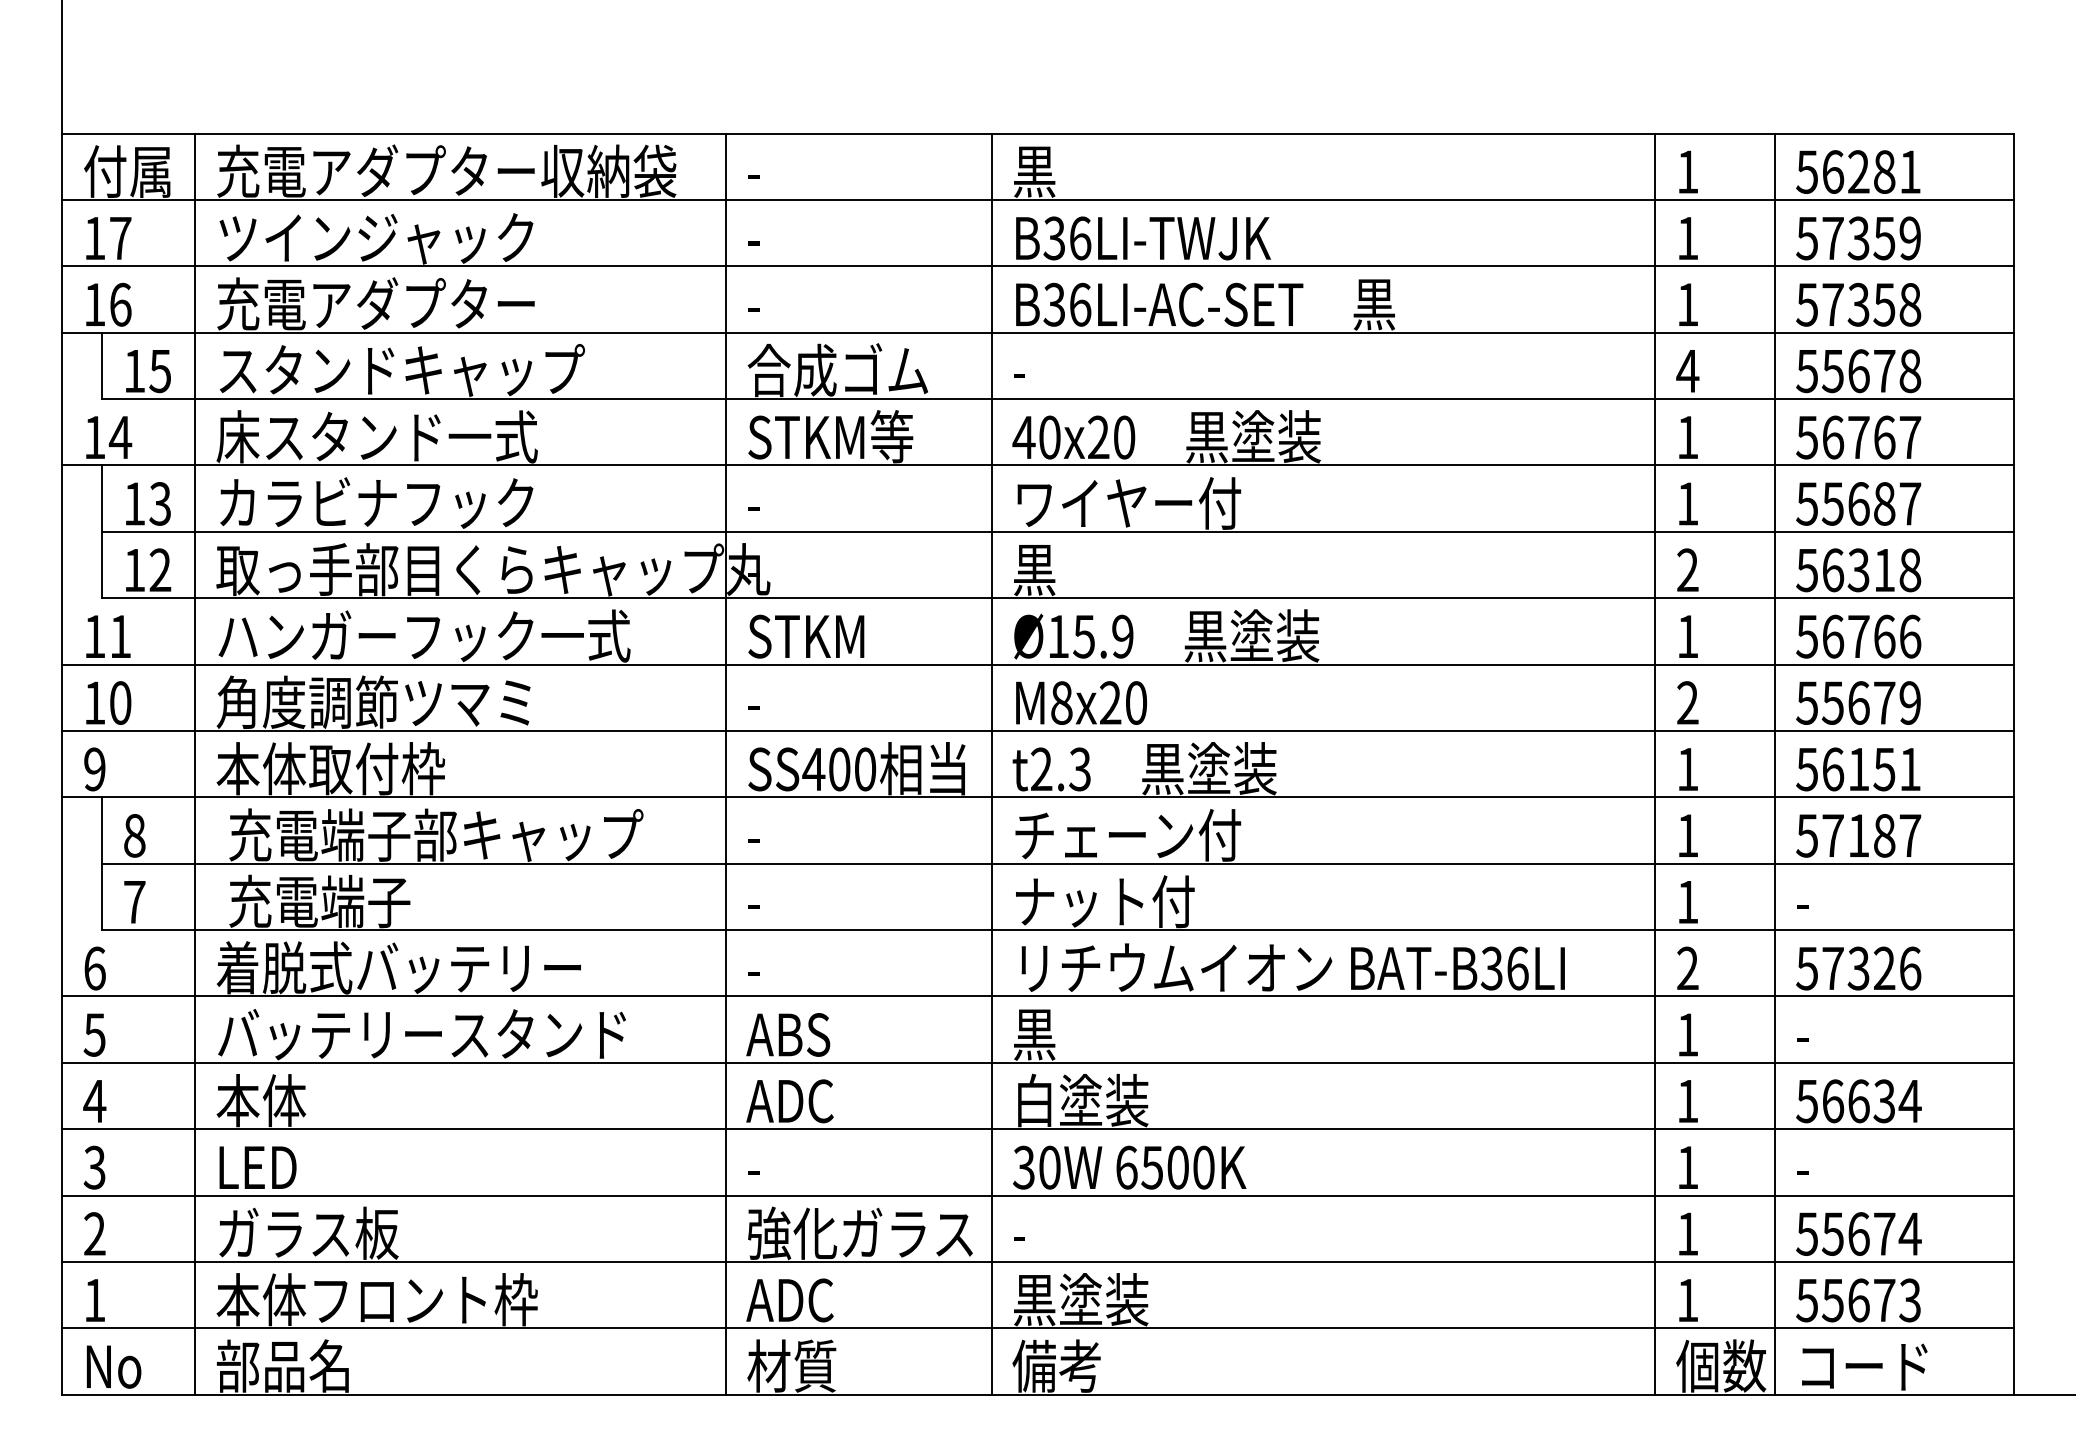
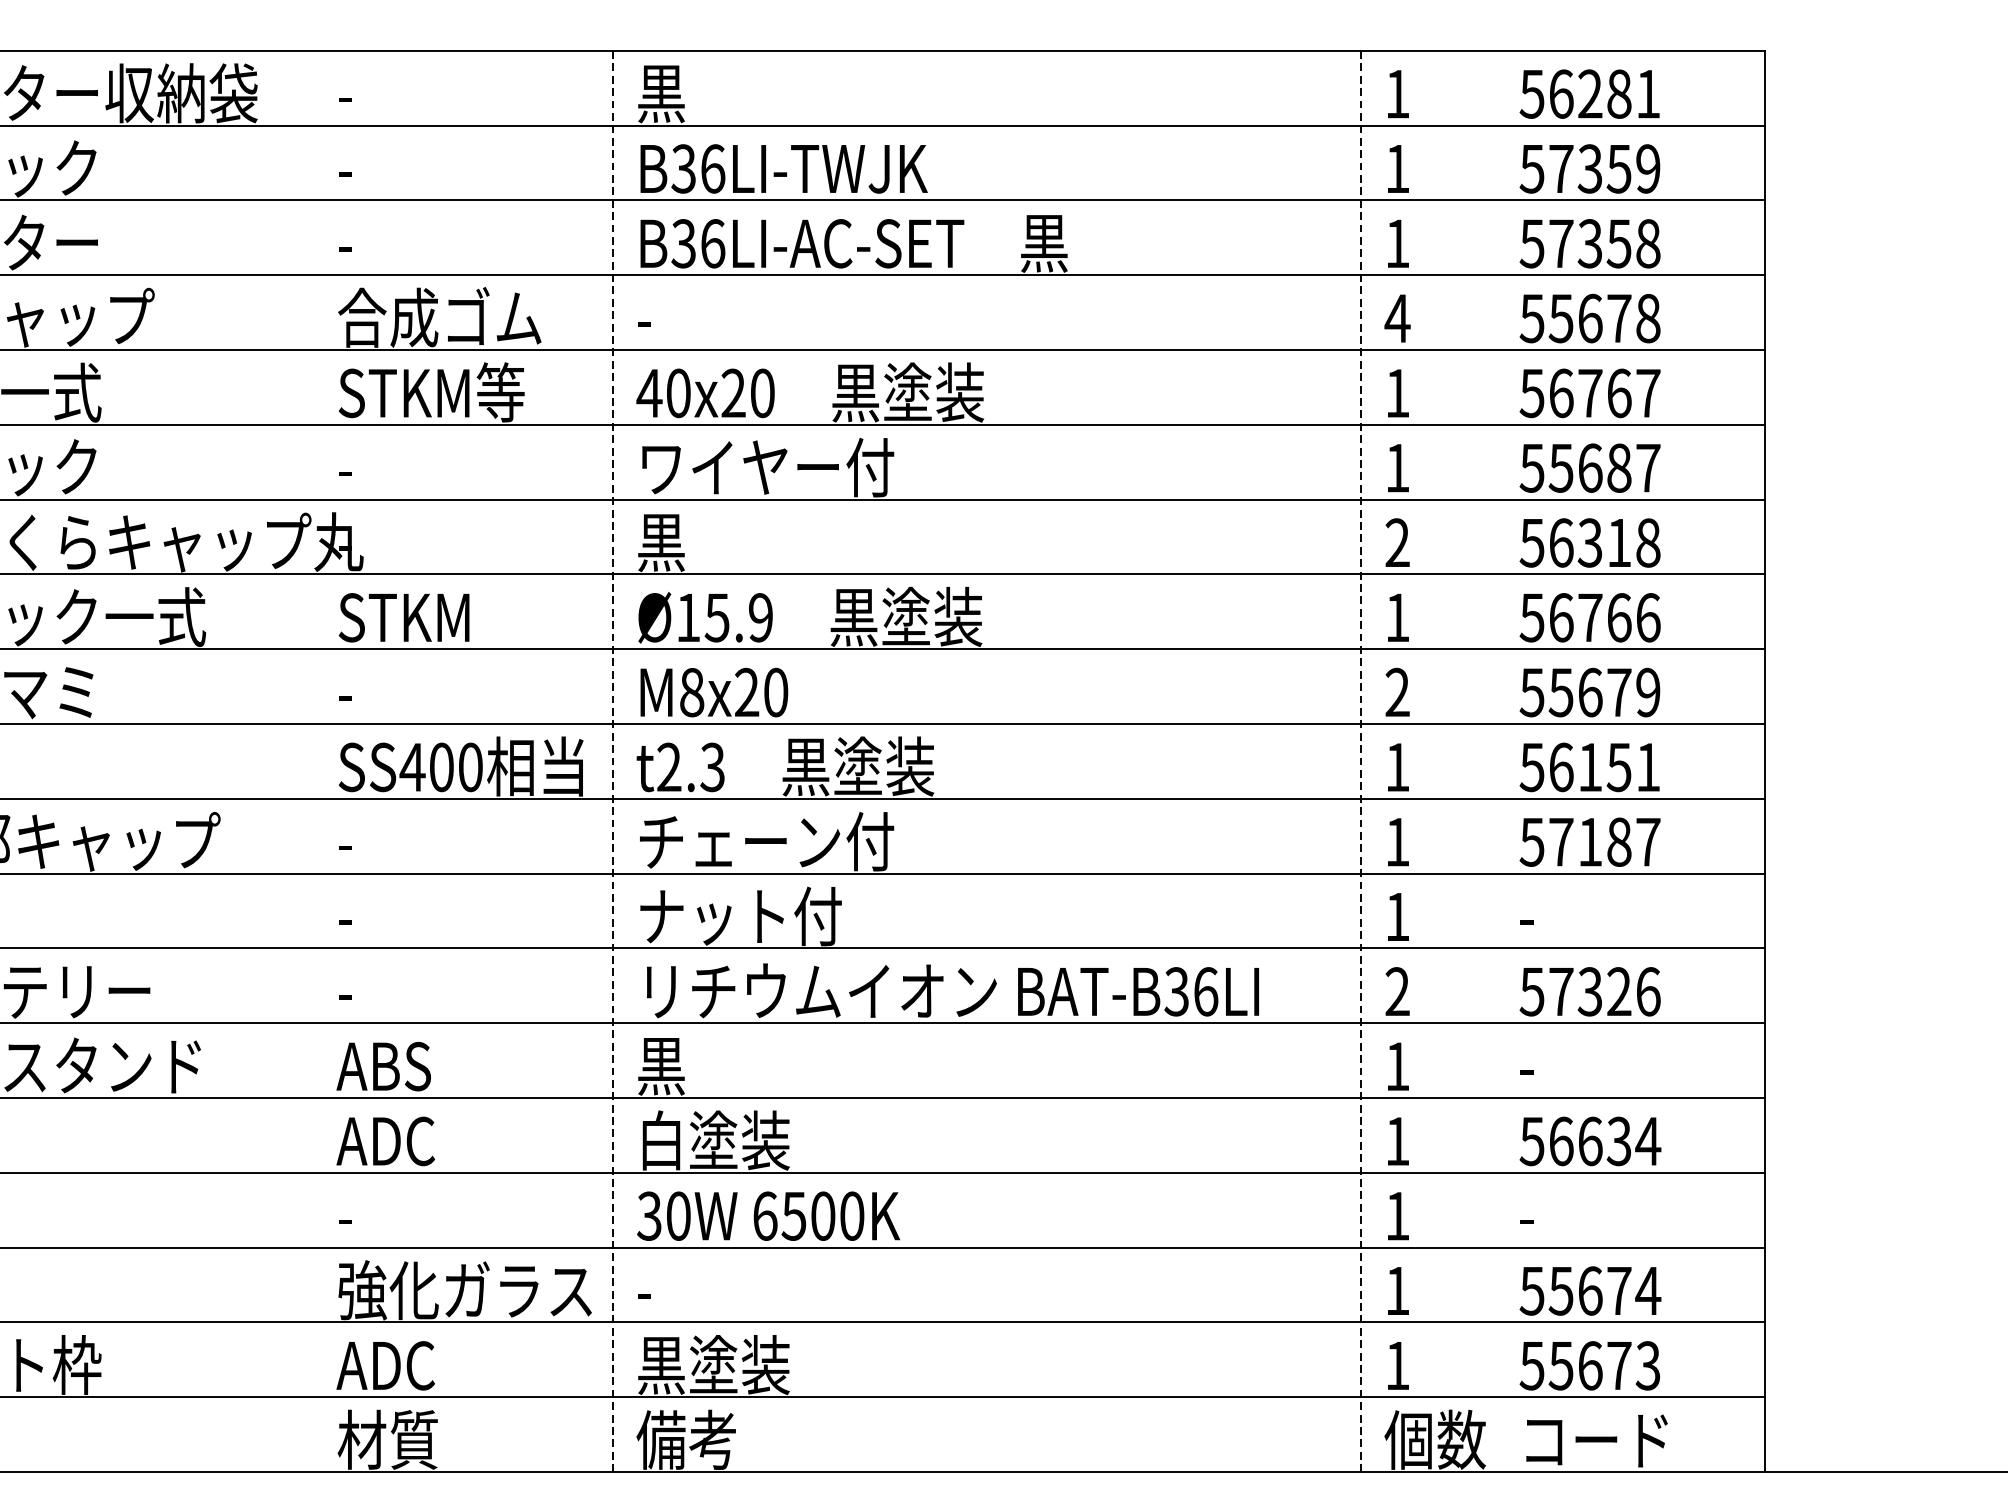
line: (726, 763) -> (314, 760), removed
line: (1774, 763) -> (1495, 760), removed
line: (991, 764) -> (612, 761), solid -> dashed
line: (1655, 764) -> (1361, 761), solid -> dashed

